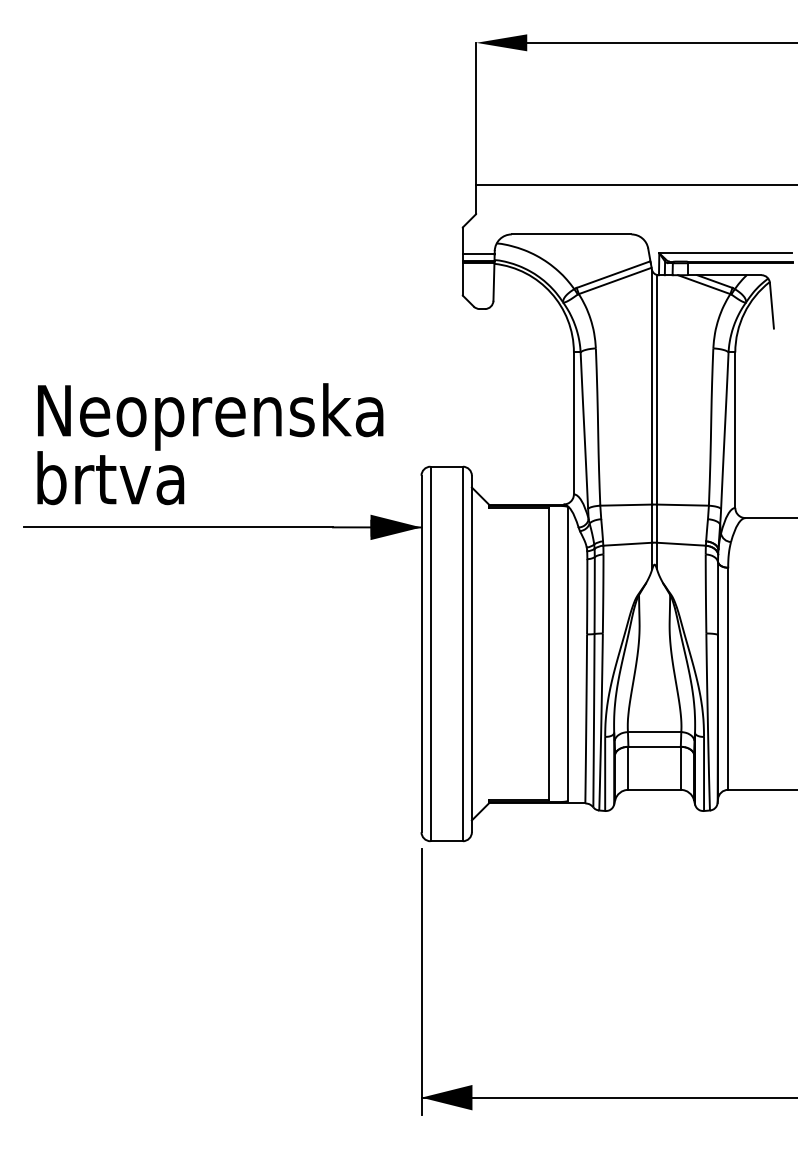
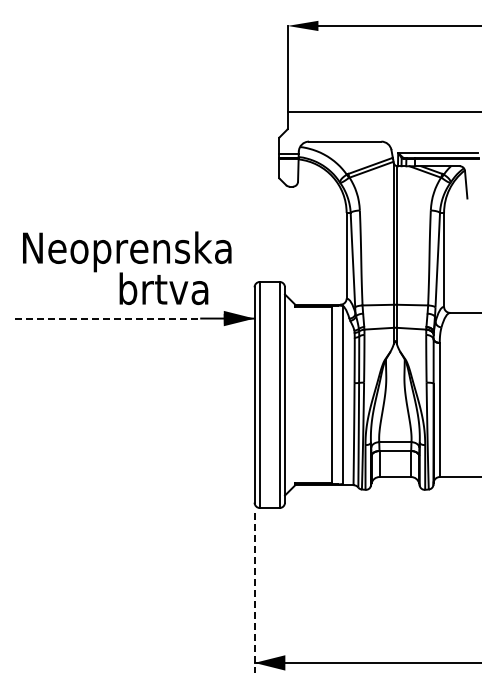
text: (110, 477) -> (163, 288), moved
line: (179, 527) -> (108, 318), solid -> dashed
line: (421, 982) -> (254, 593), solid -> dashed

